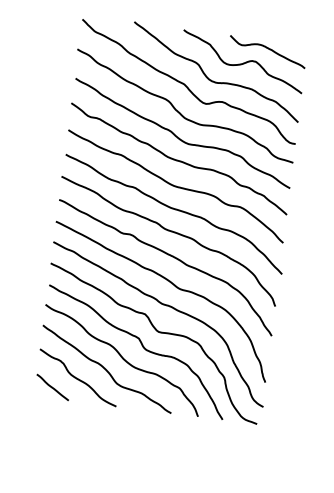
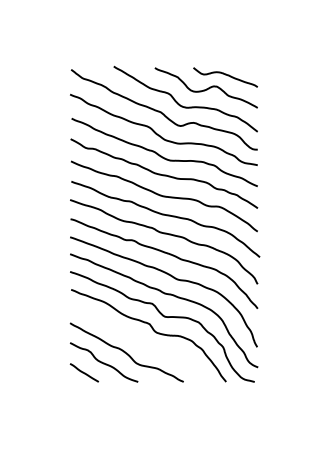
curve: (121, 358) -> (137, 342), removed

